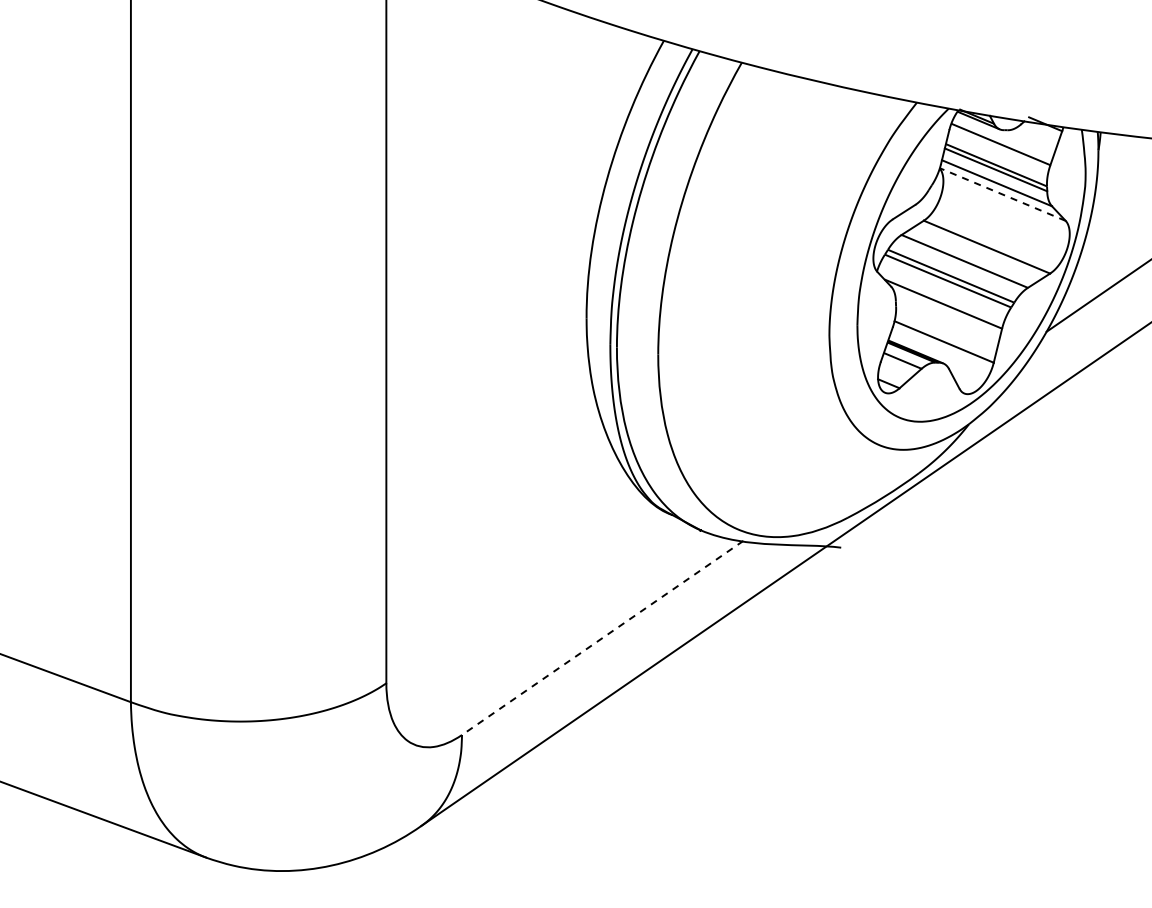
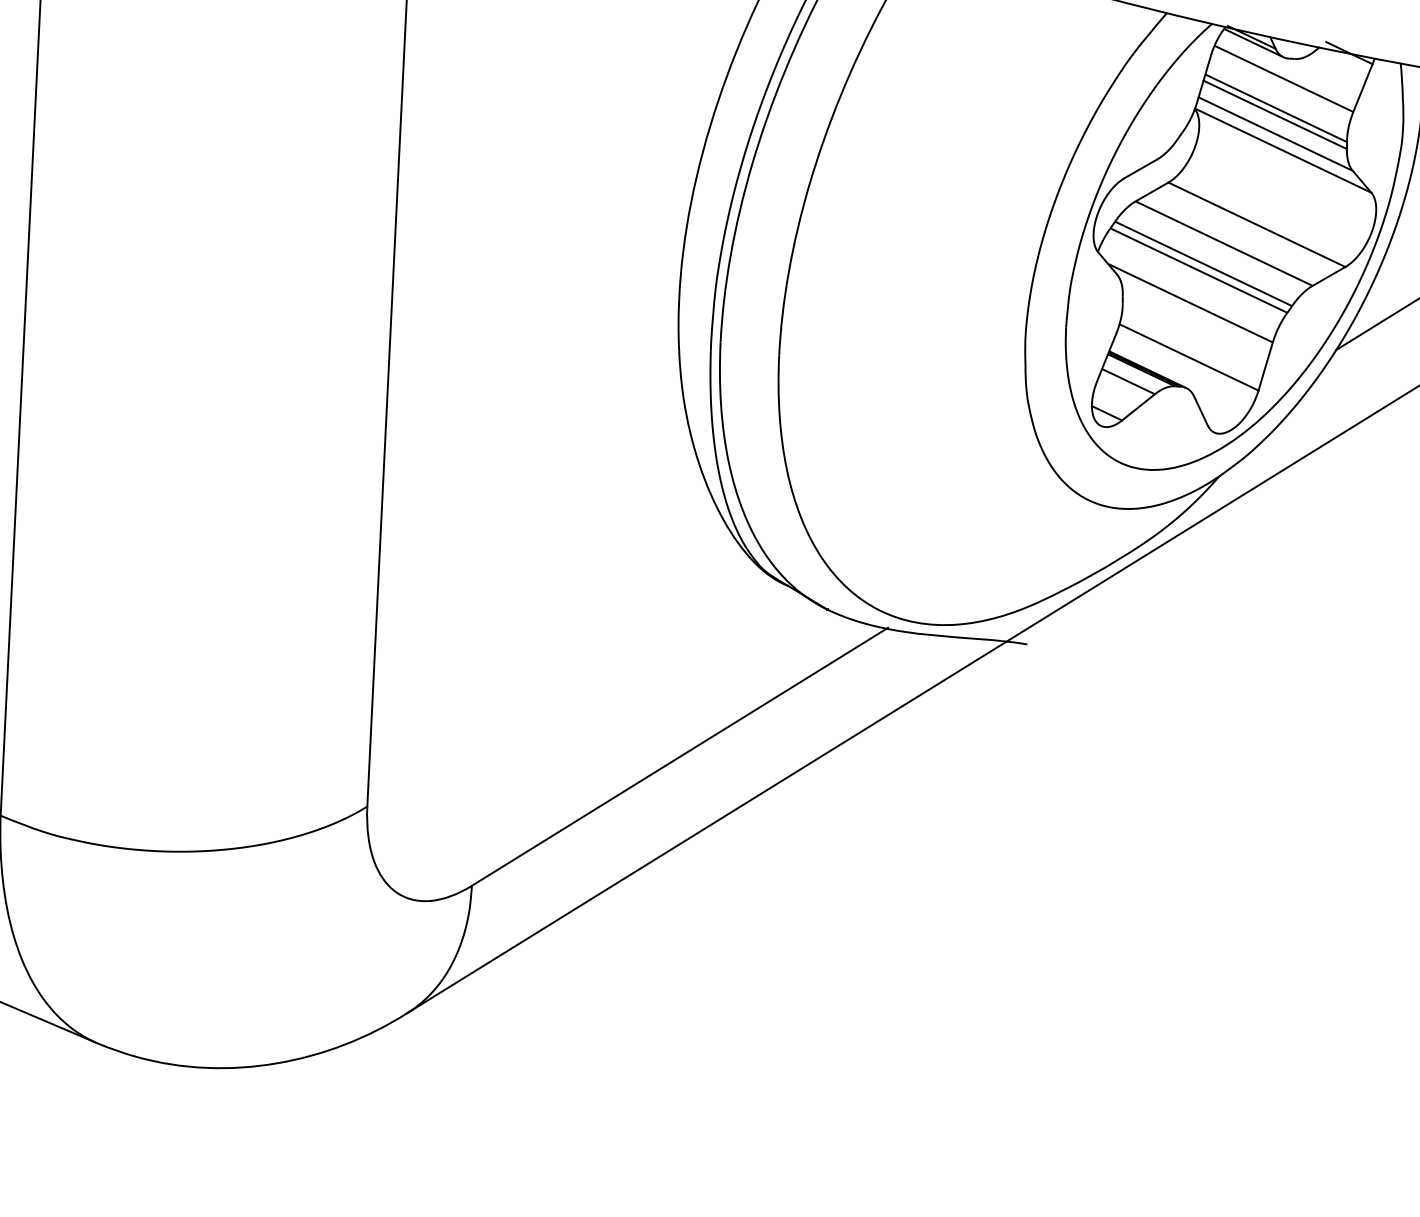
line: (1002, 194) -> (1282, 150), dashed -> solid
line: (602, 637) -> (679, 756), dashed -> solid

